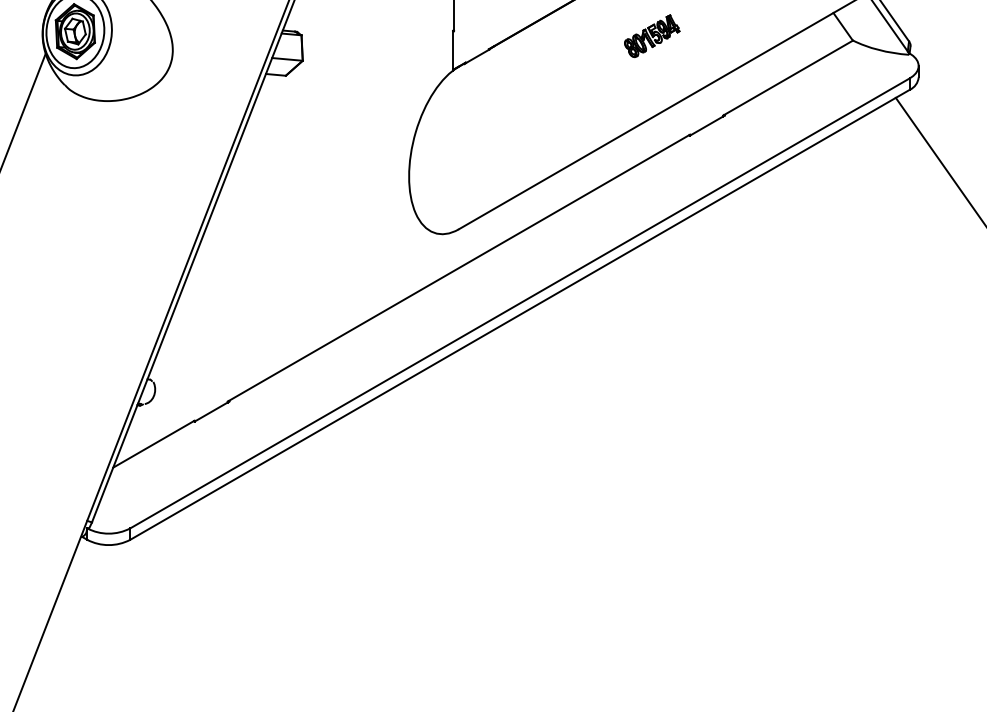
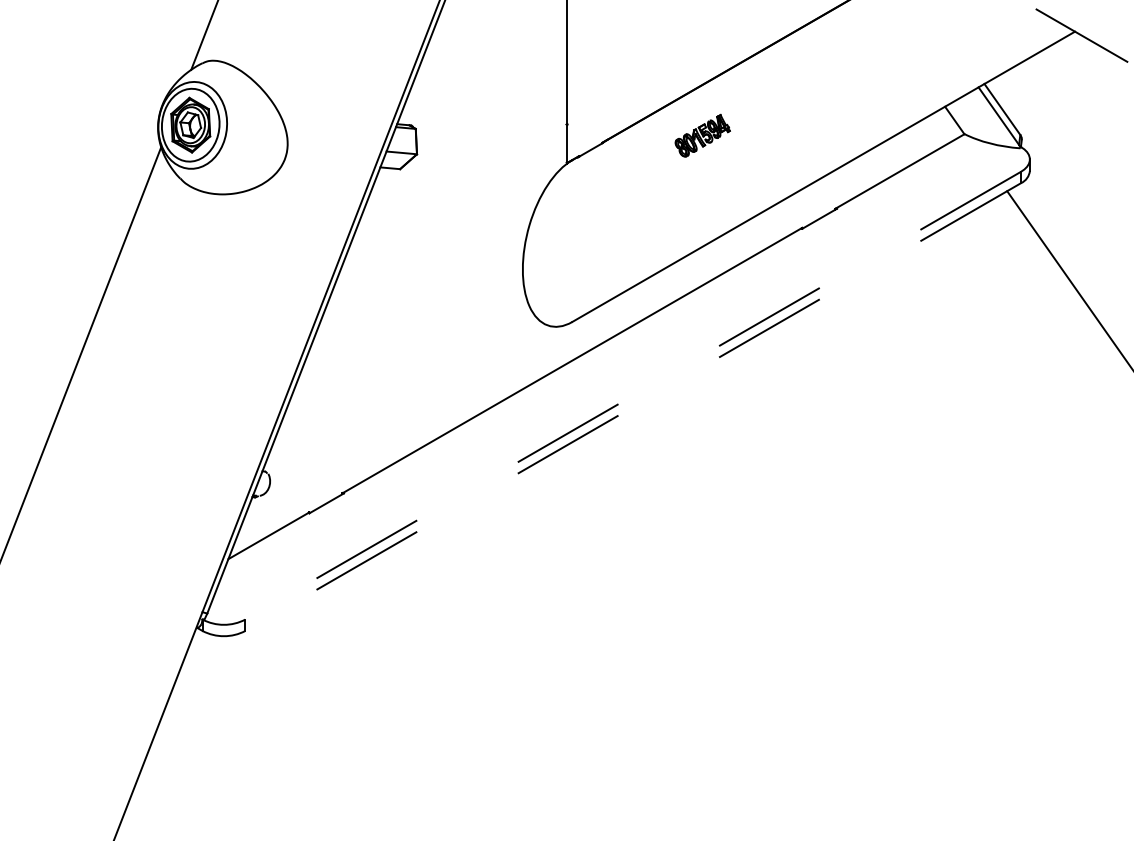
part: (651, 35) -> (702, 135), moved
line: (520, 303) -> (633, 395), solid -> dashed
line: (520, 315) -> (633, 407), solid -> dashed

